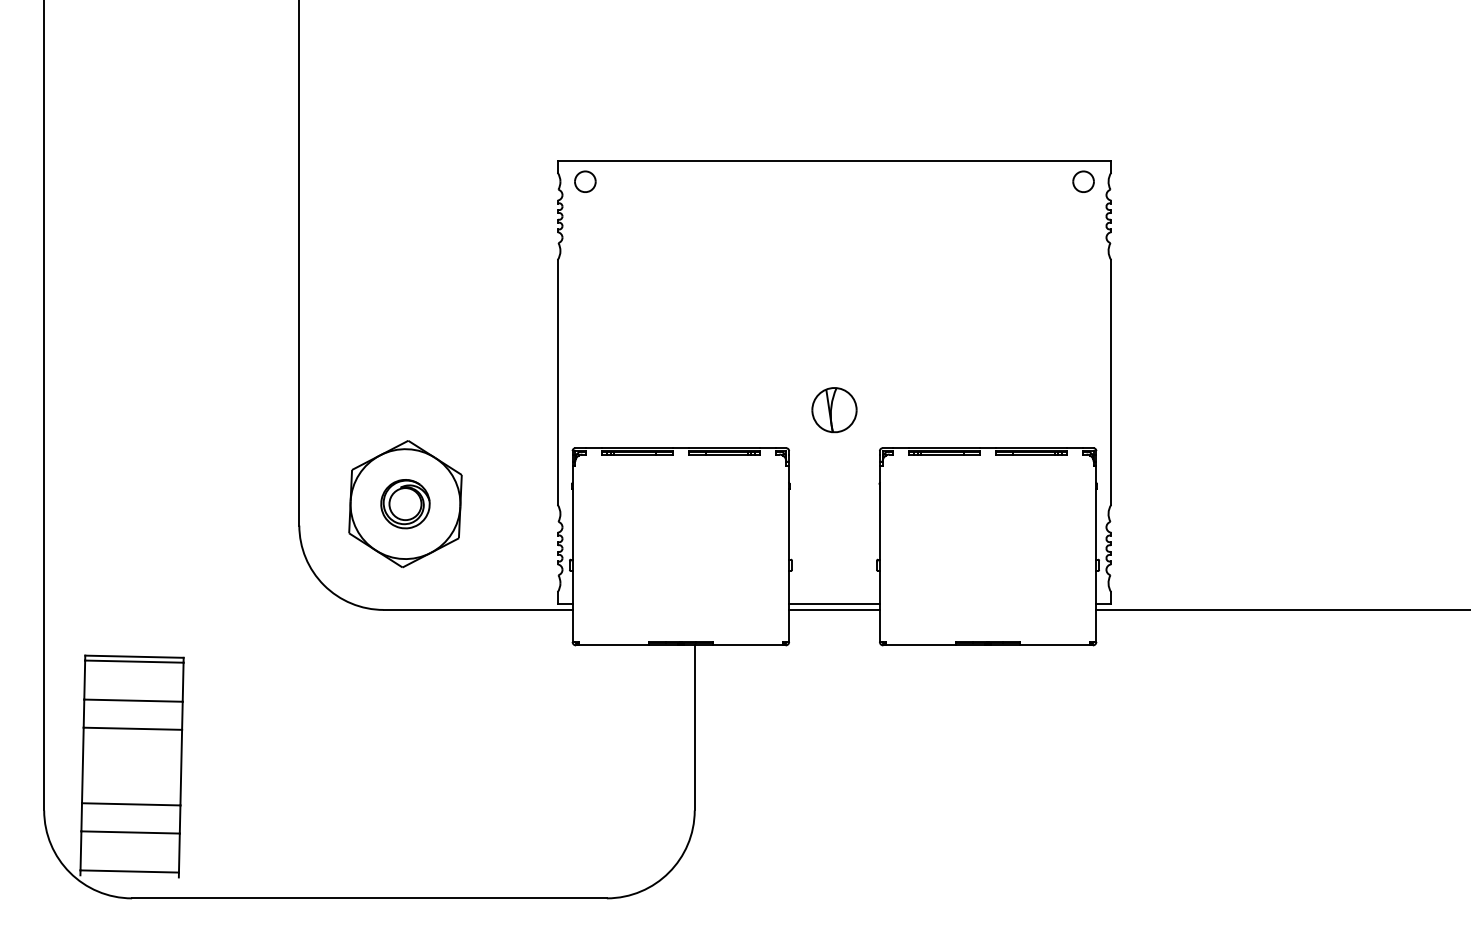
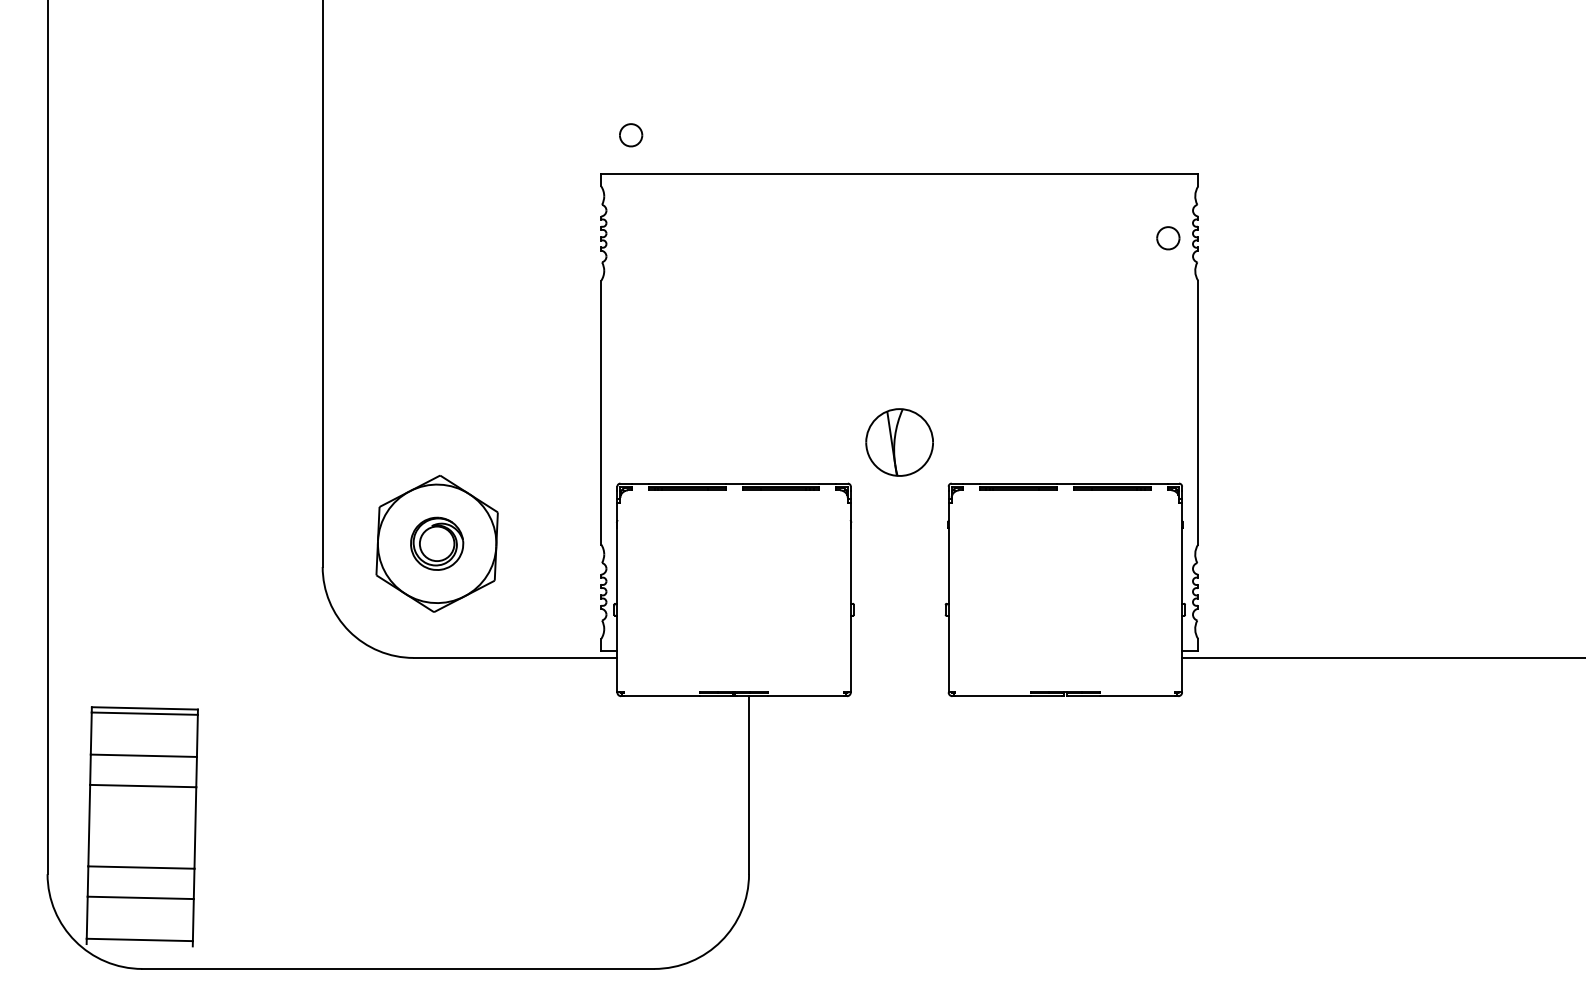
part: (585, 181) -> (631, 135), moved
part: (1083, 181) -> (1168, 238), moved
part: (834, 410) -> (899, 442), size x1.4
line: (834, 603) -> (899, 651), removed
line: (834, 609) -> (899, 657), removed

